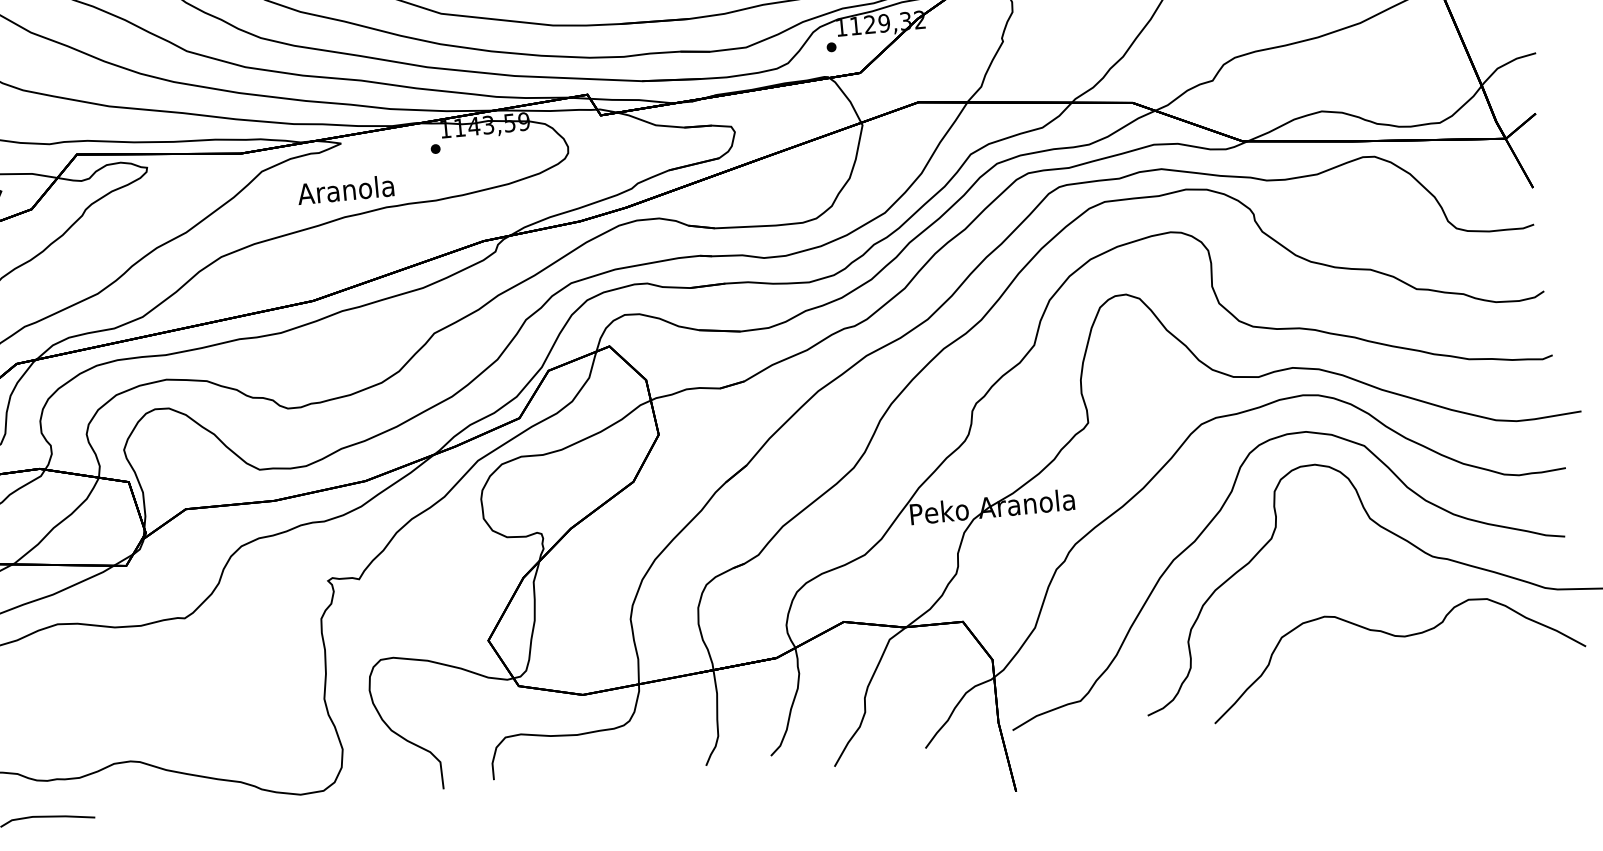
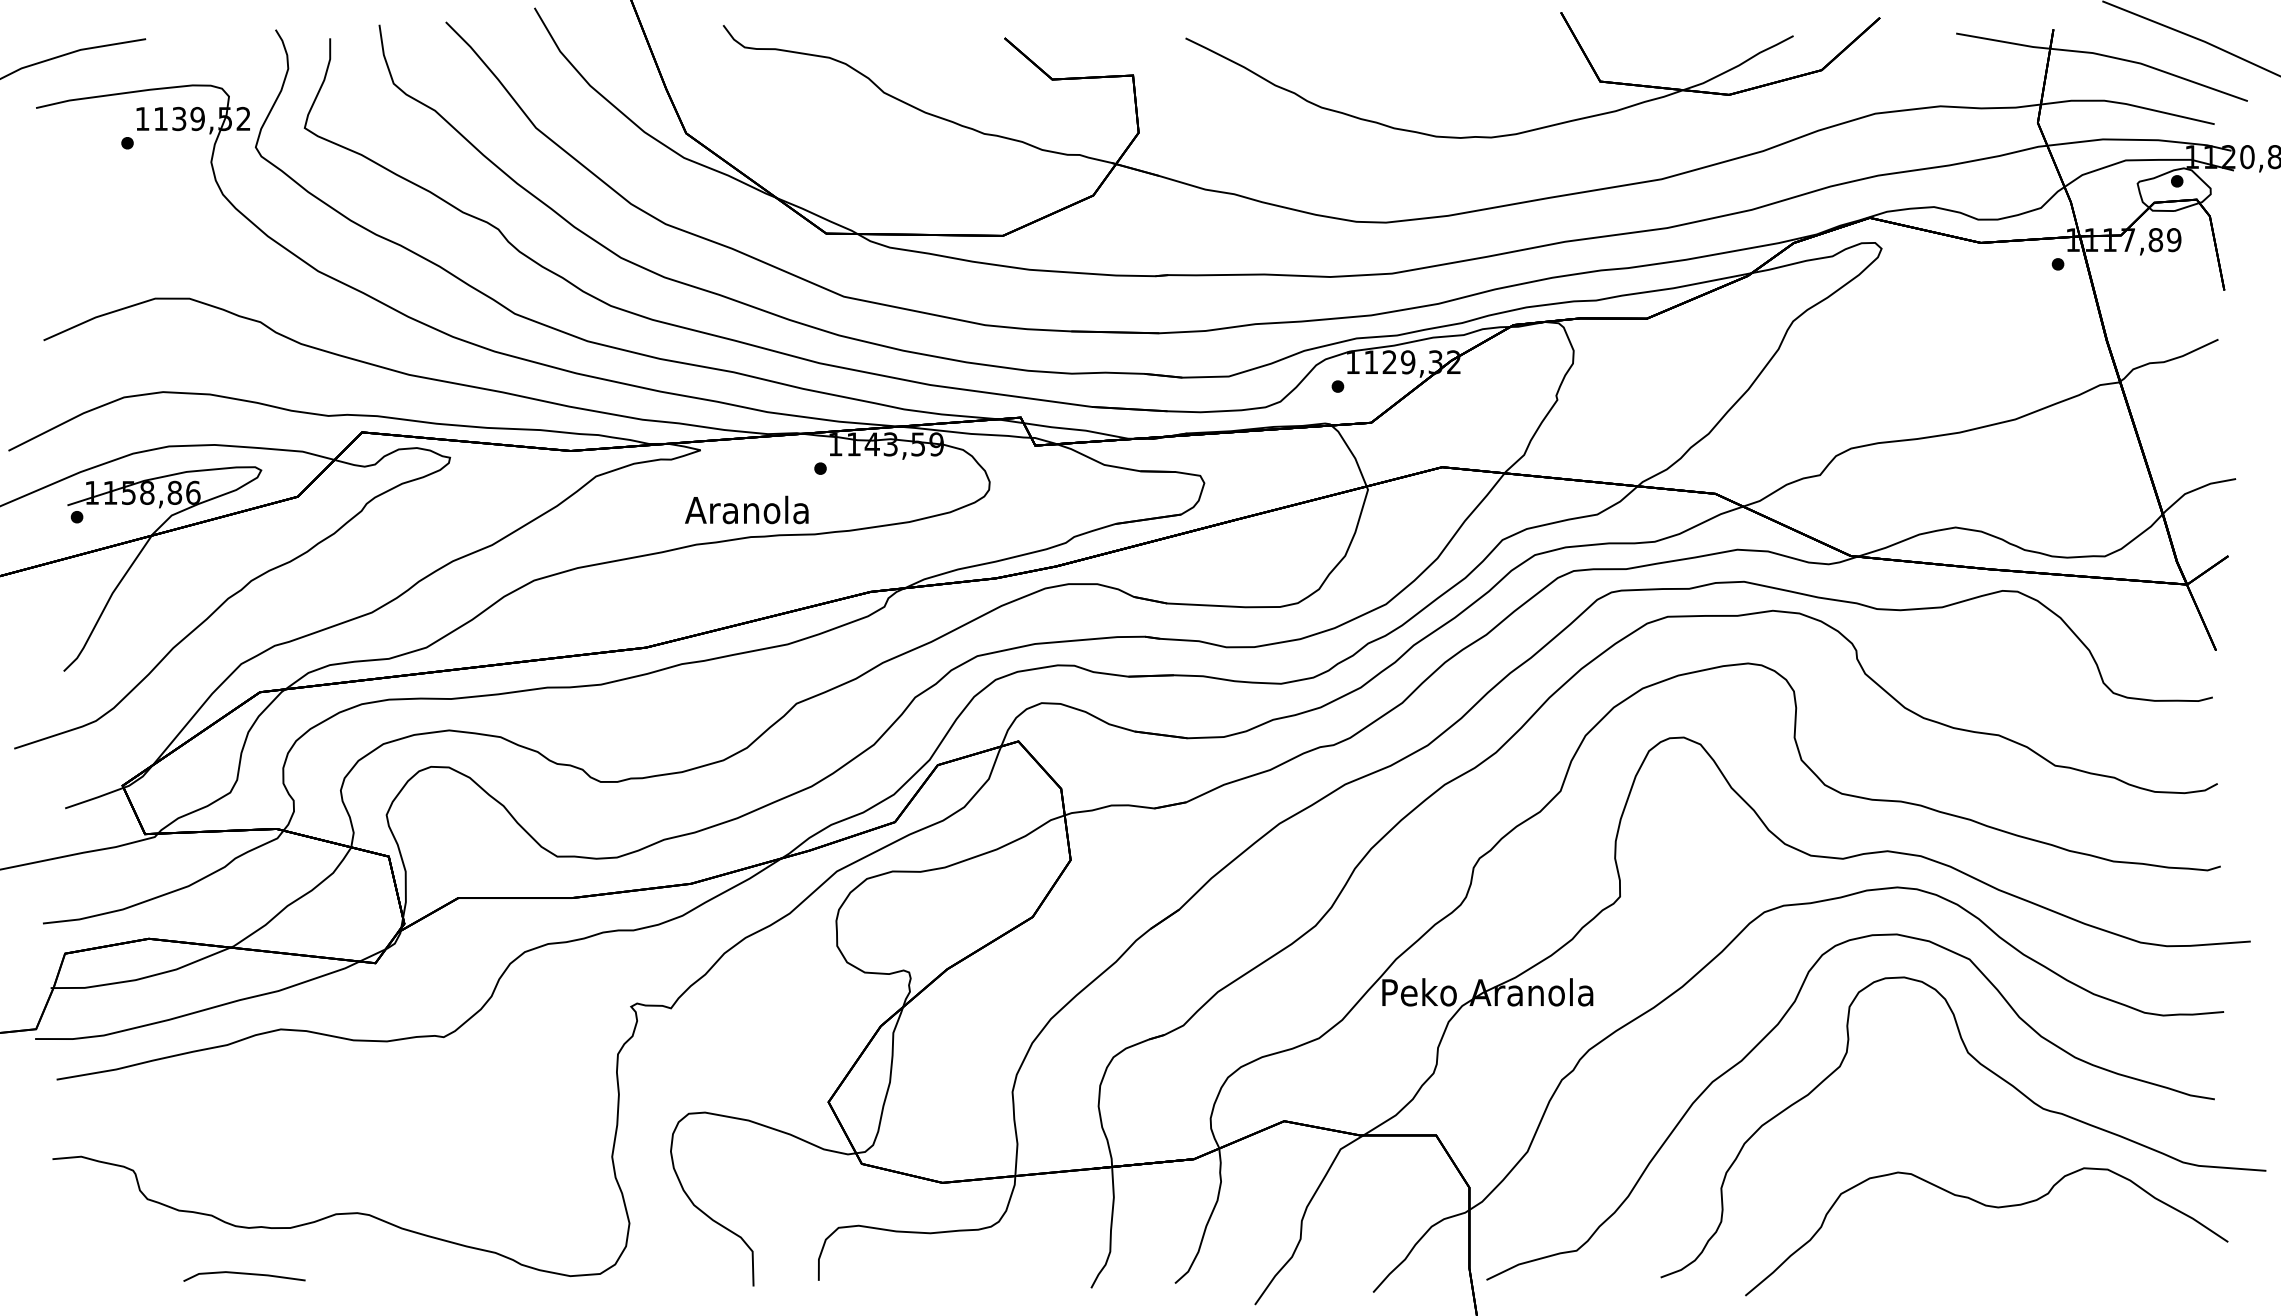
text: (345, 189) -> (746, 509), moved

